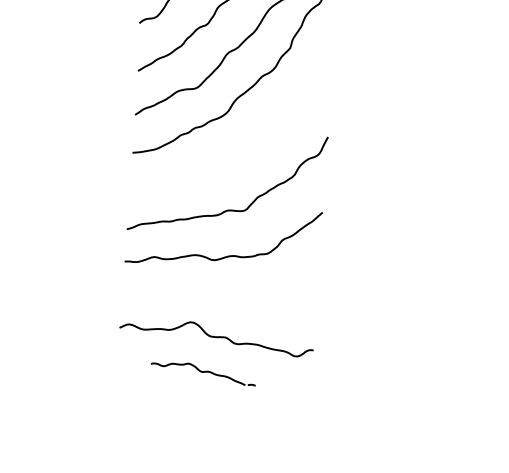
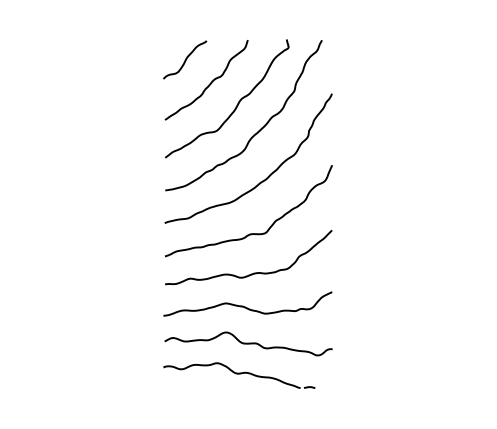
curve: (243, 150) -> (260, 181), added
curve: (216, 293) -> (245, 306), added
part: (203, 373) -> (239, 375), size x1.67

